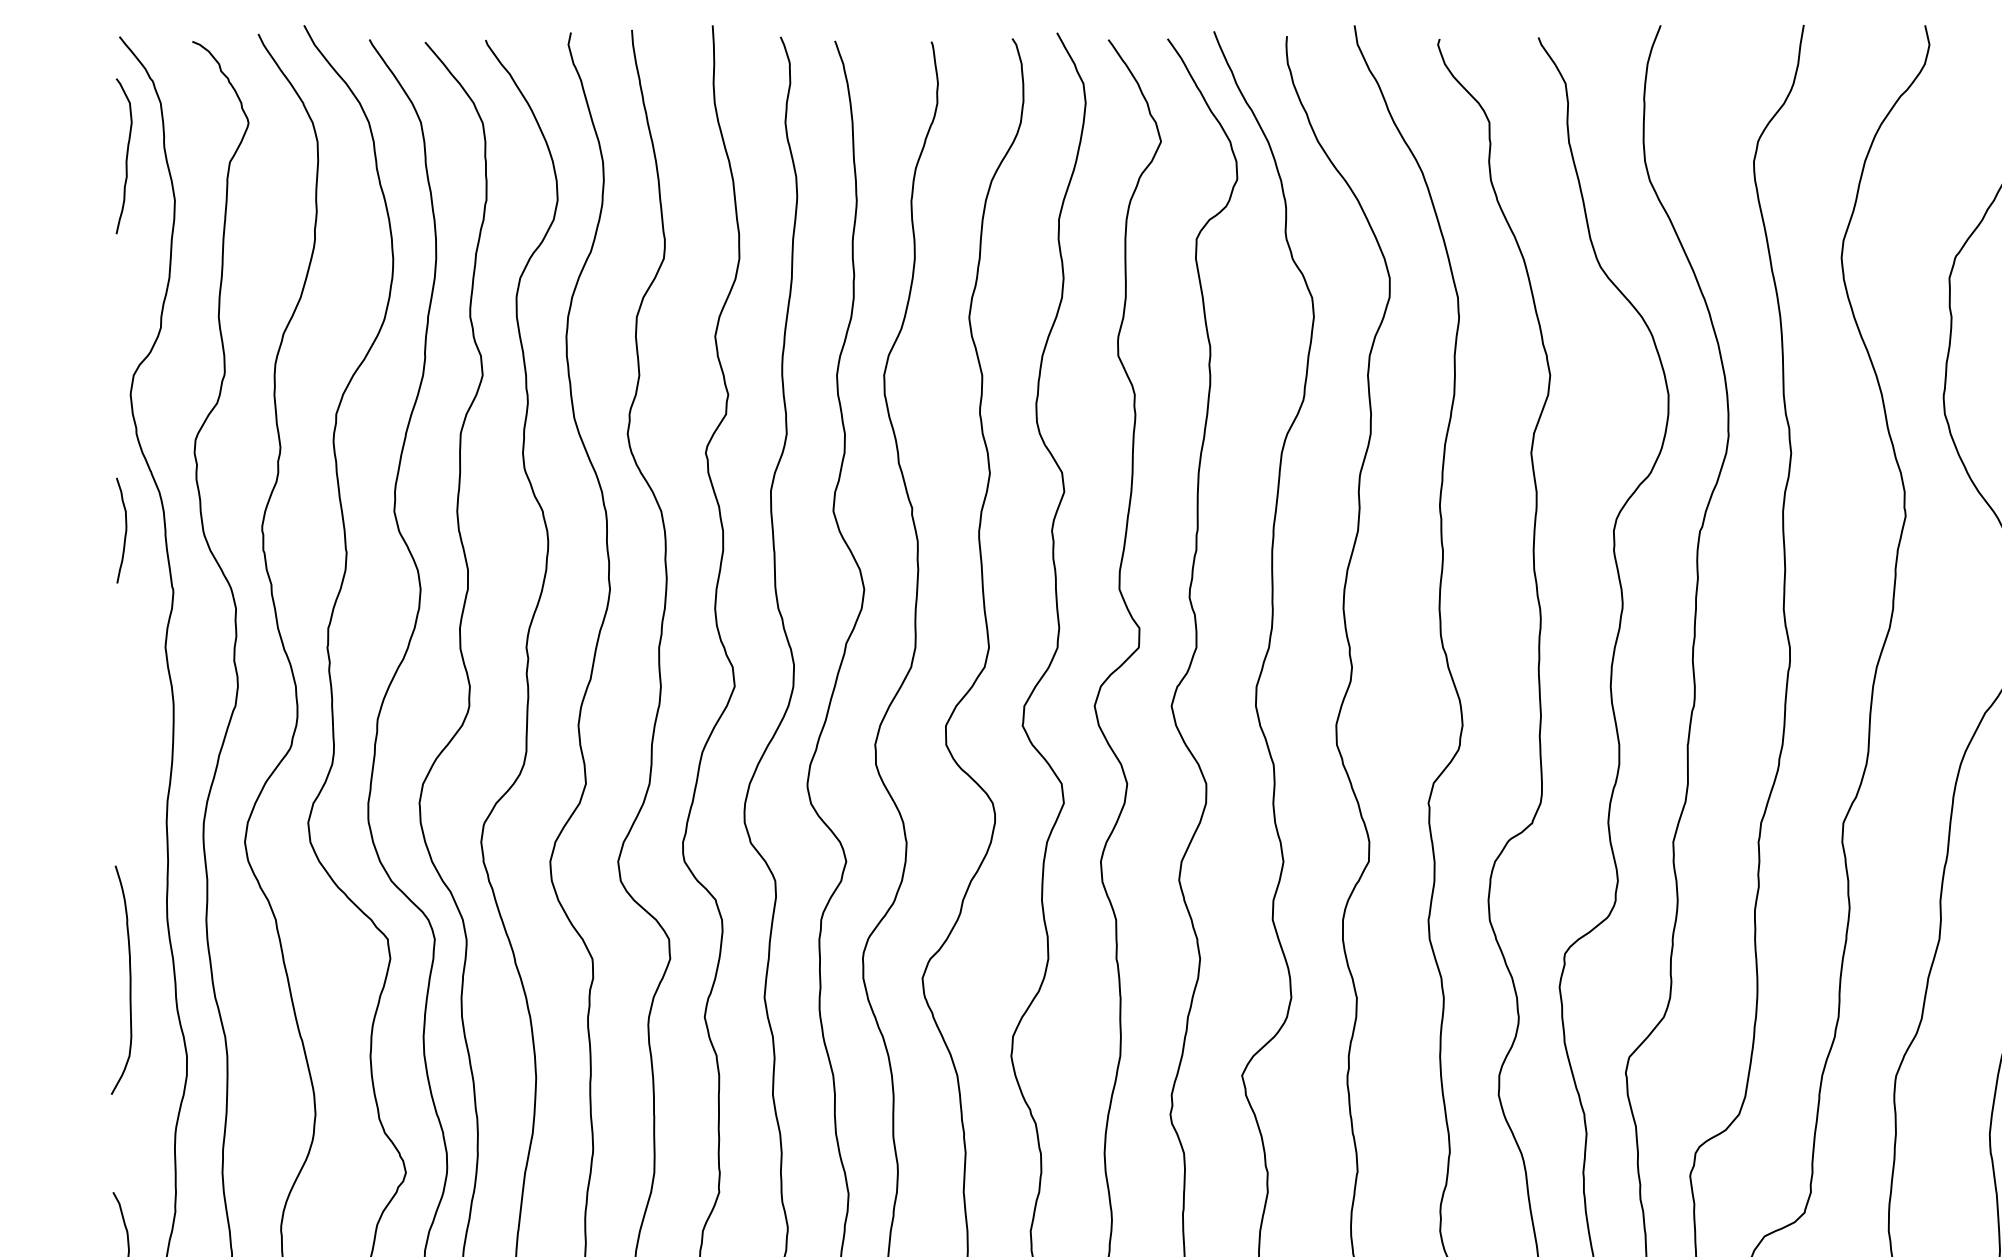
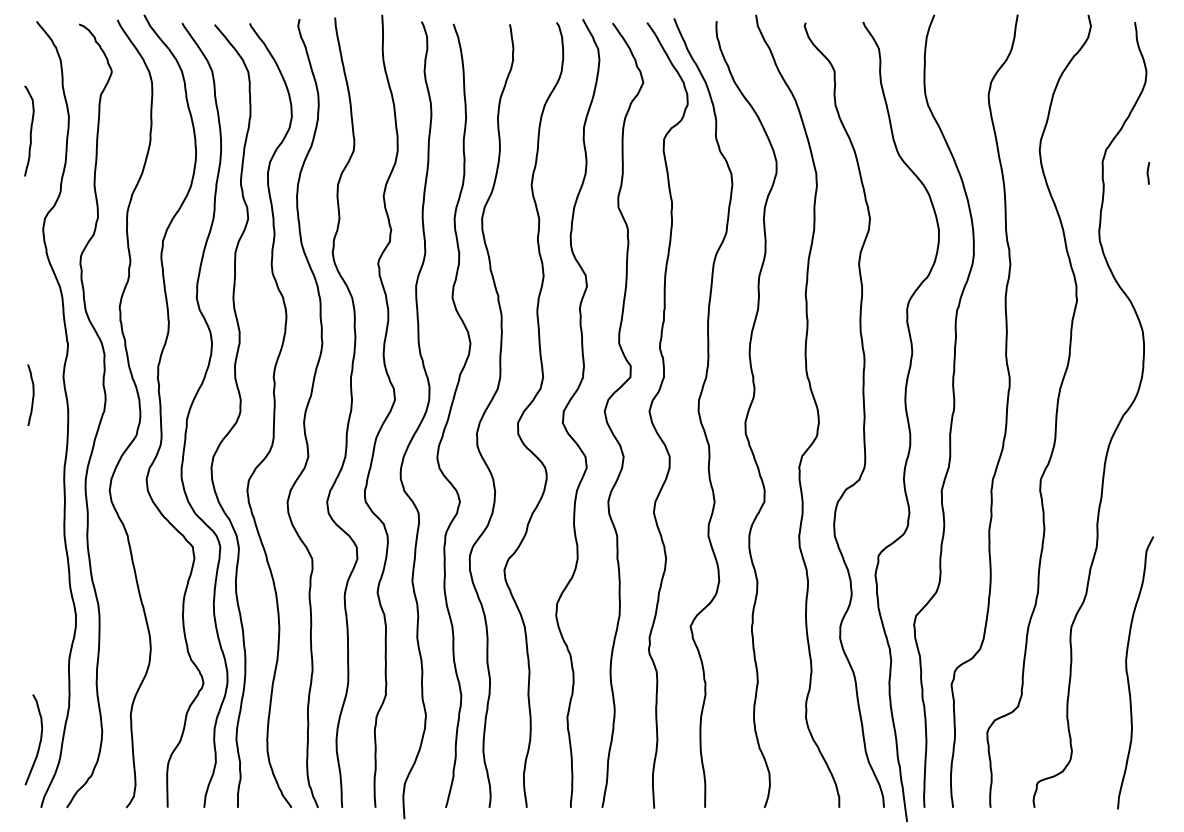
curve: (126, 155) -> (30, 130), moved
curve: (124, 529) -> (32, 394), moved
curve: (129, 979) -> (42, 570), removed

